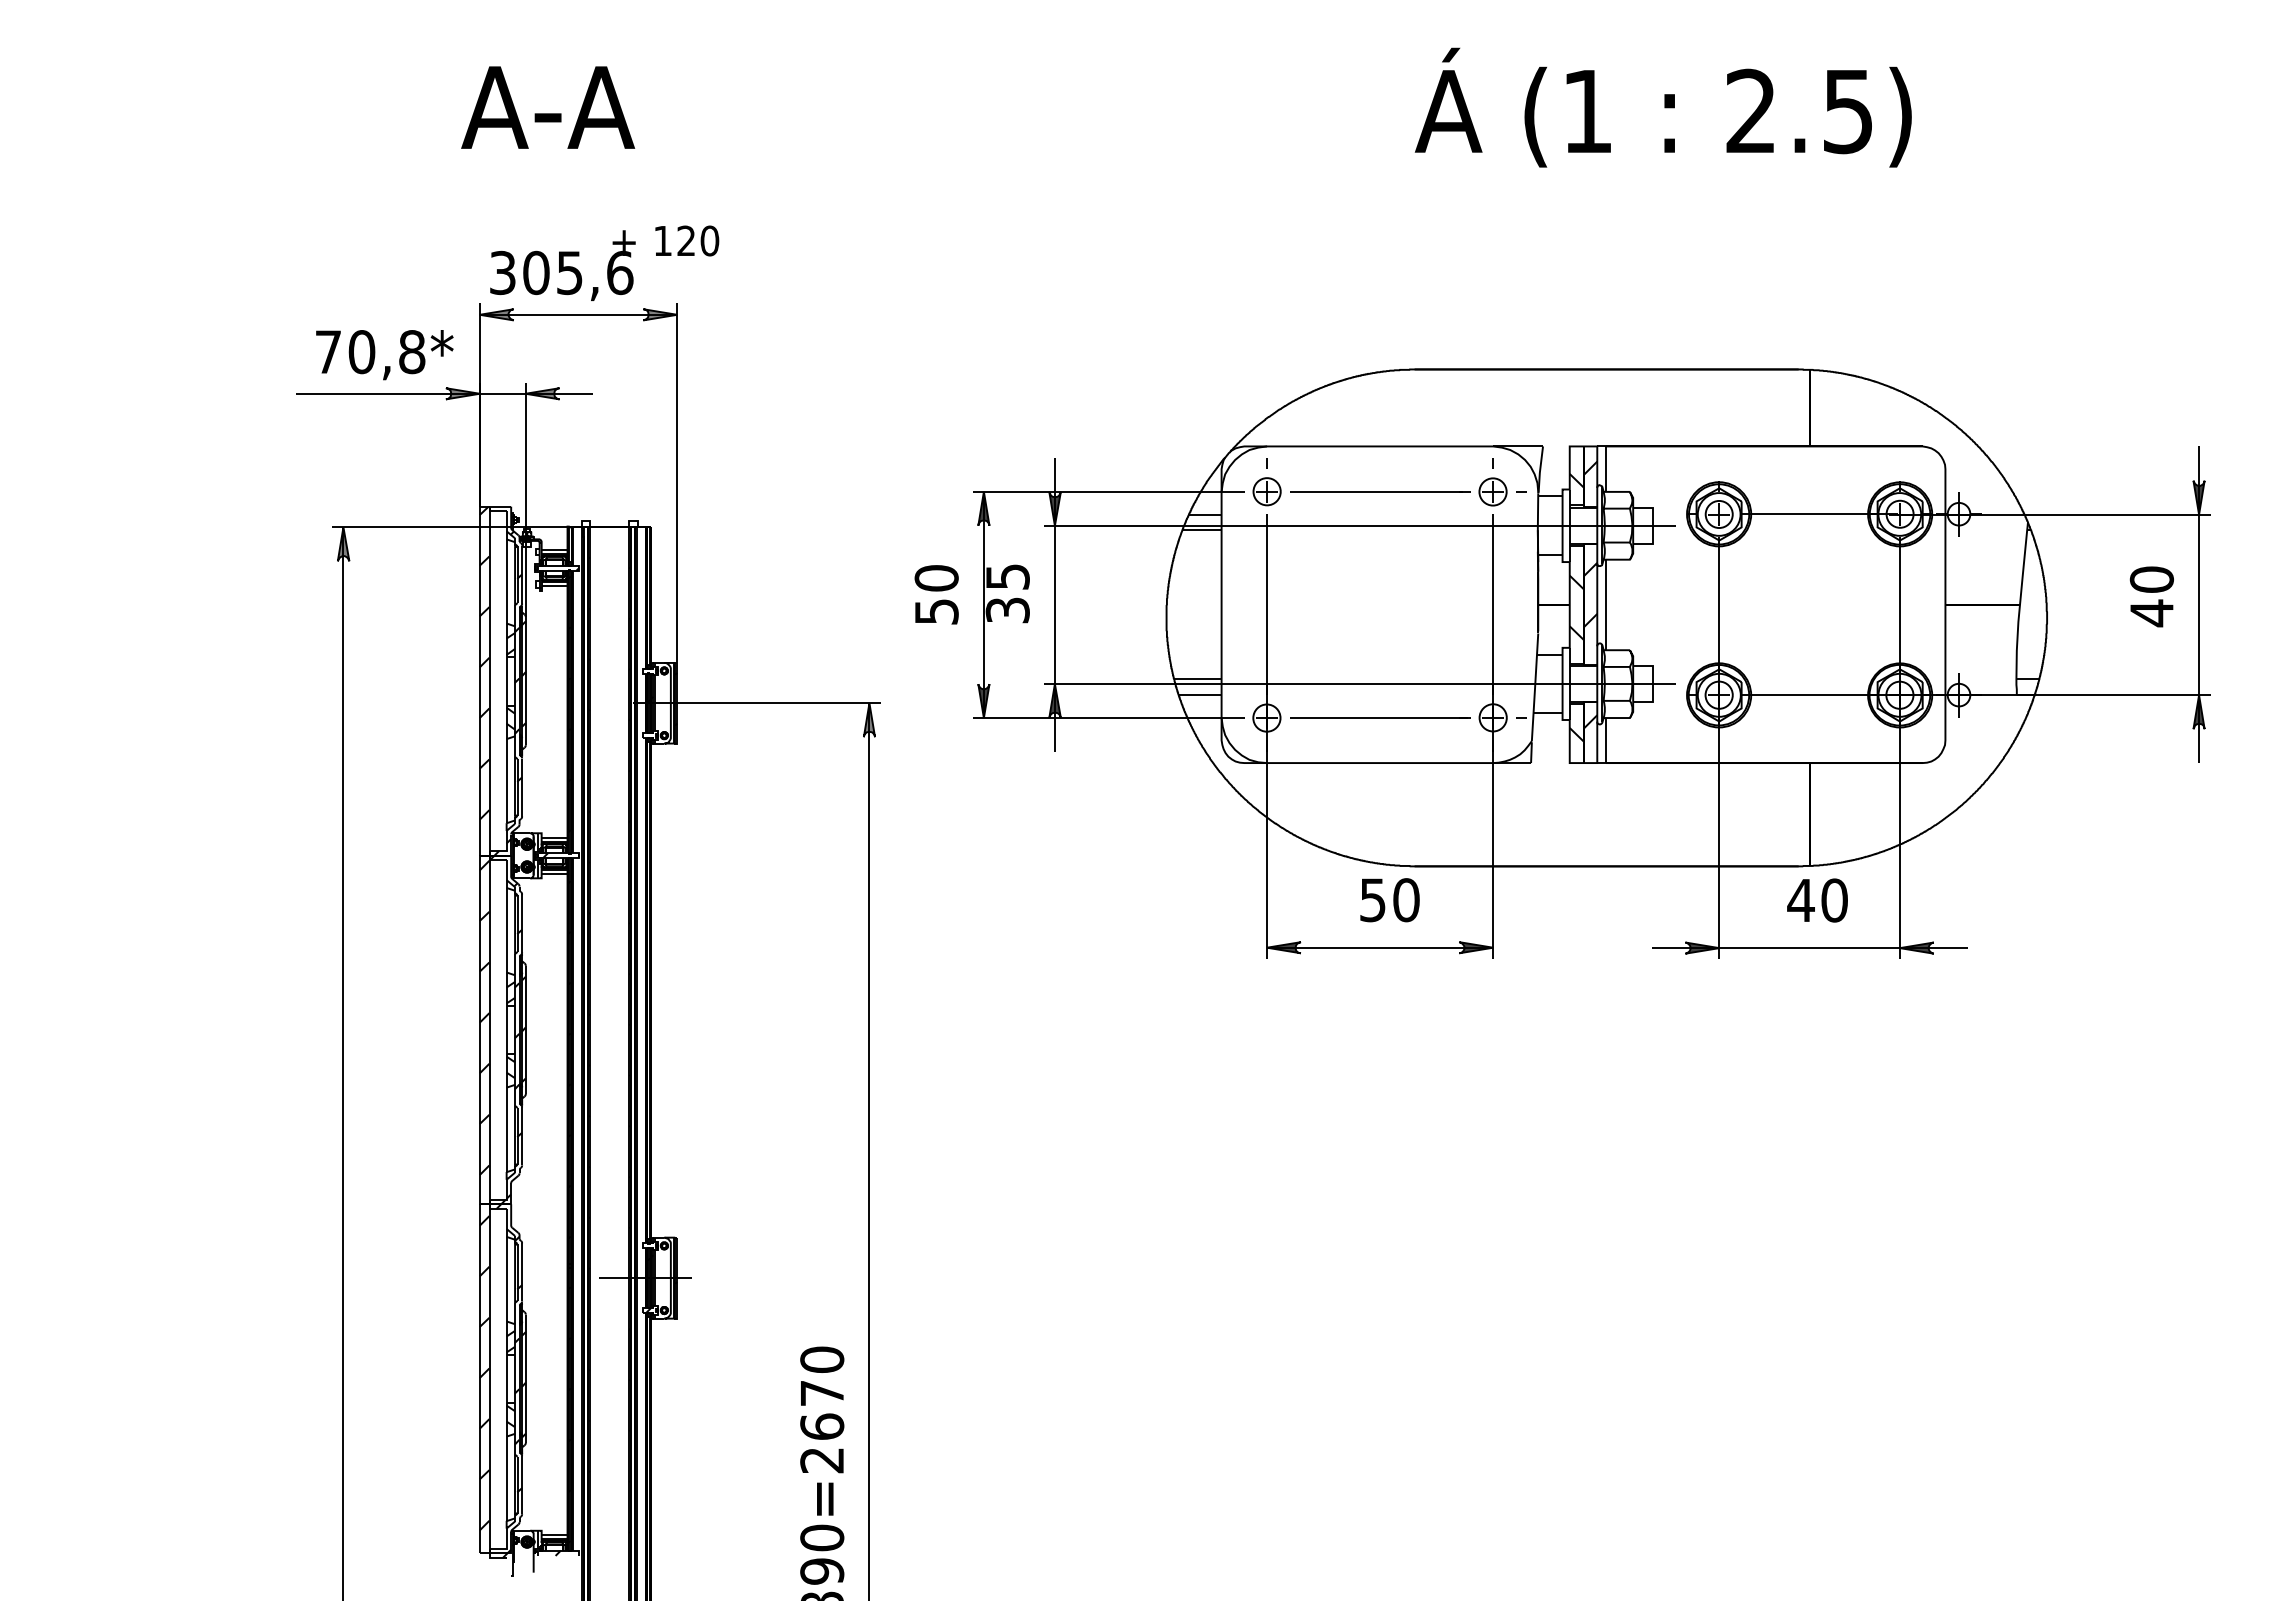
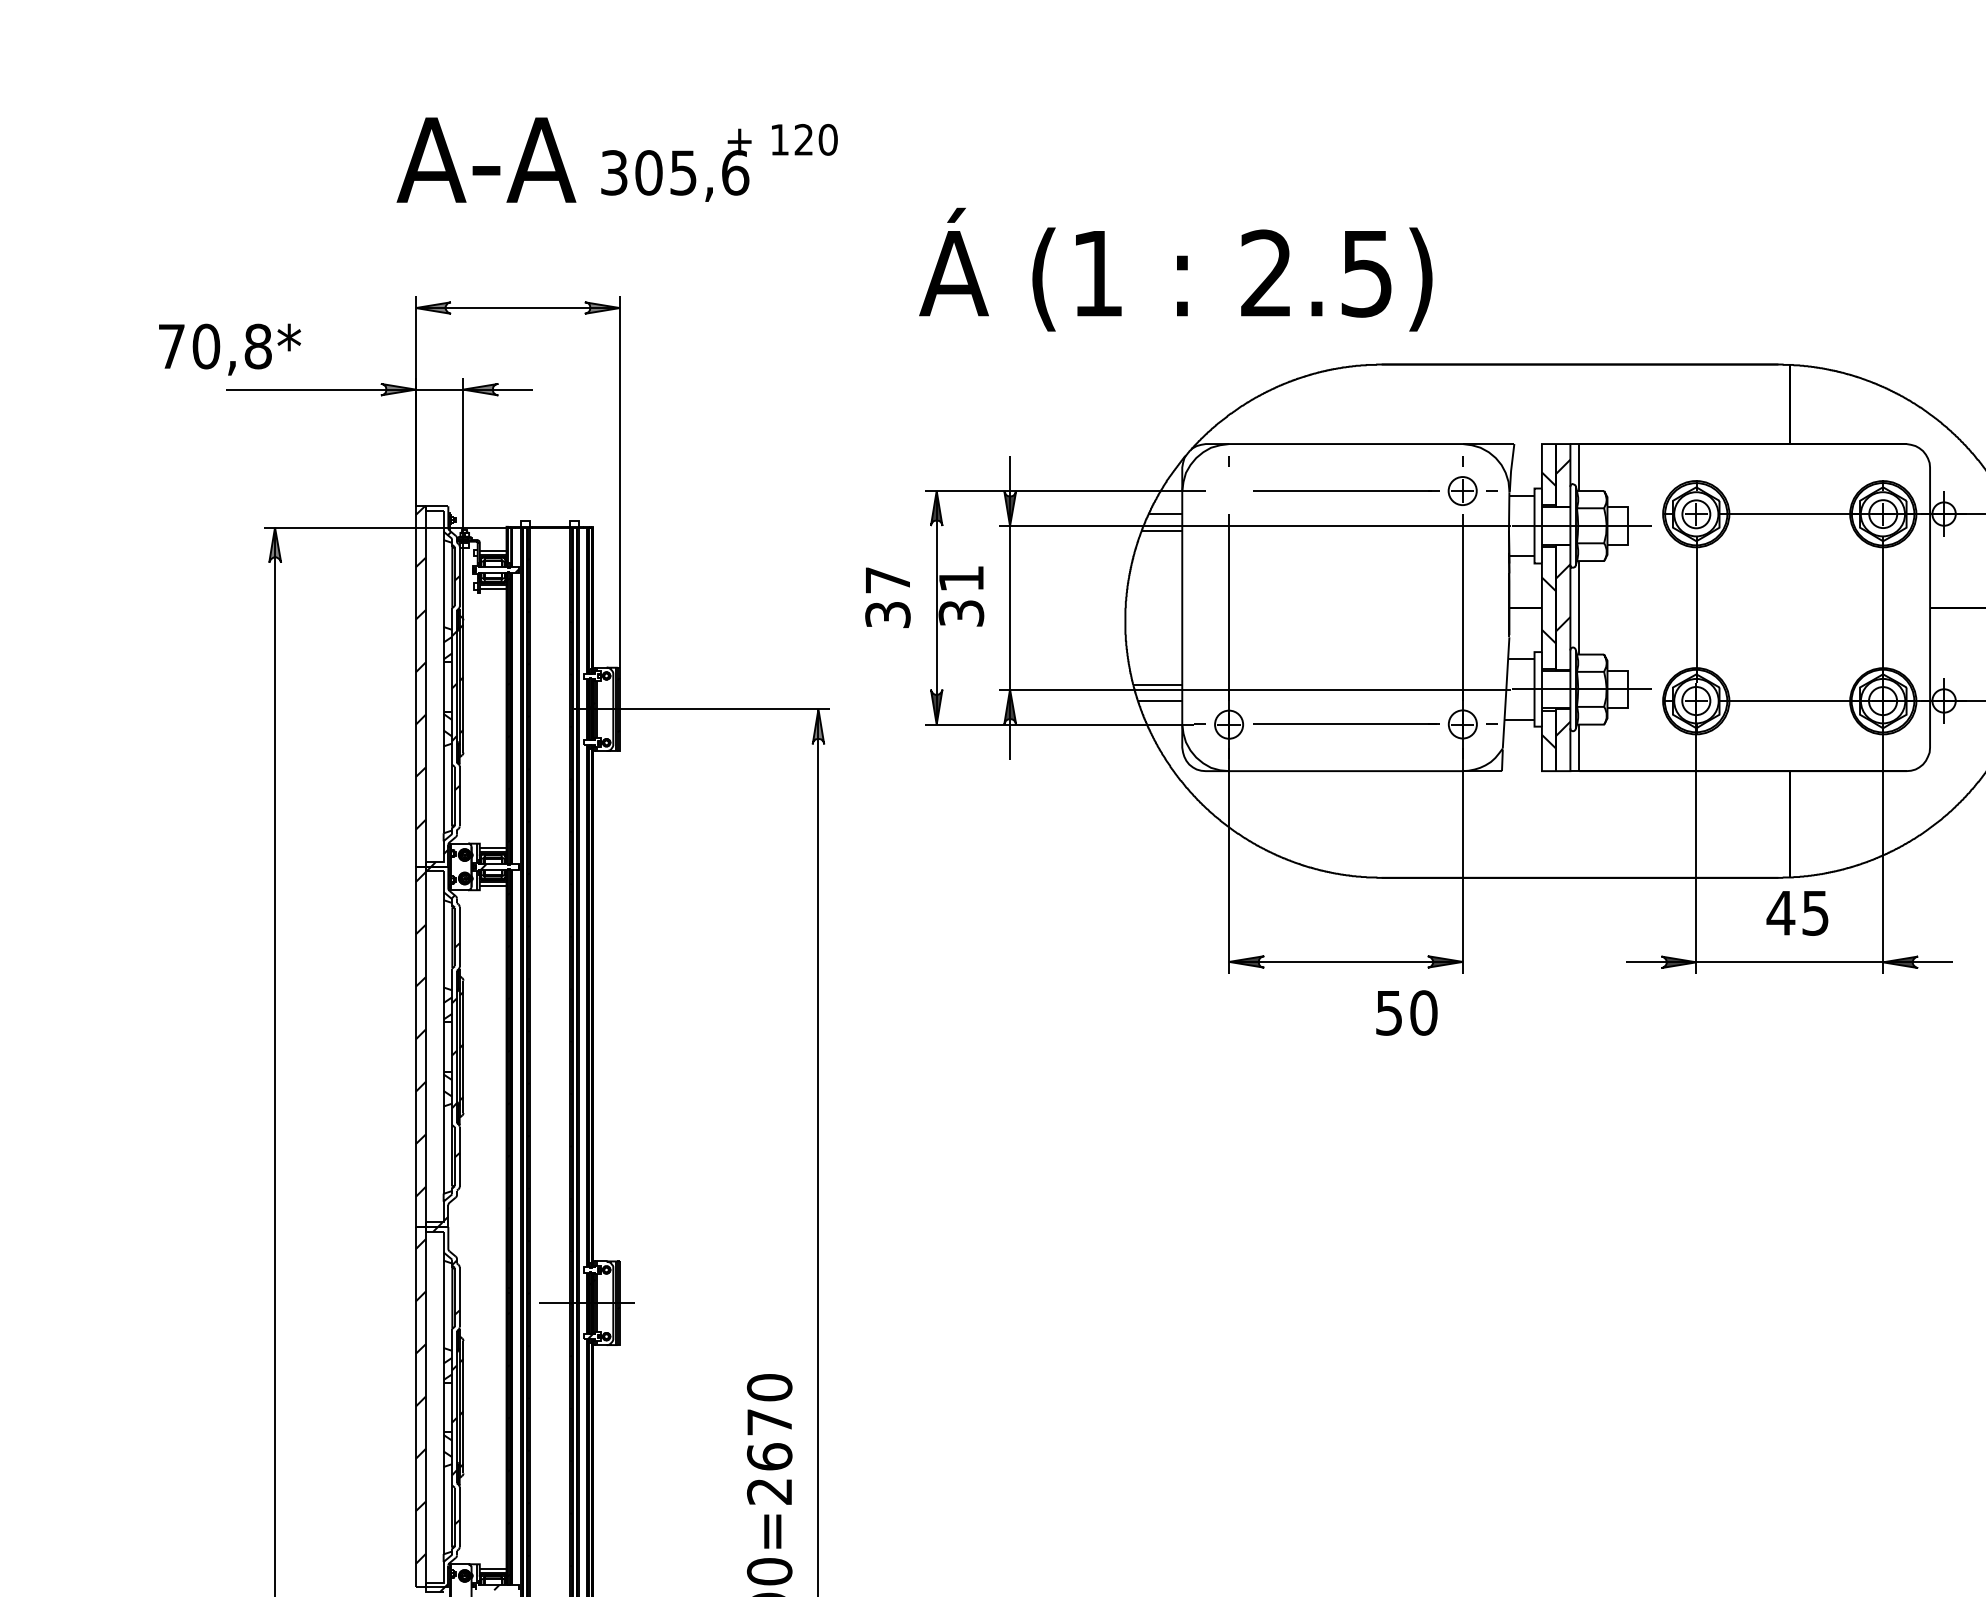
text: (548, 107) -> (486, 160), moved
text: (1662, 107) -> (1174, 269), moved
text: (604, 262) -> (719, 162), moved
text: (384, 355) -> (229, 350), moved
part: (1266, 491) -> (1228, 490), removed
text: (1007, 576) -> (961, 578), 35 -> 31
text: (936, 594) -> (887, 597), 50 -> 37
text: (1389, 900) -> (1406, 1013), moved
text: (1834, 900) -> (1815, 913), 40 -> 45

